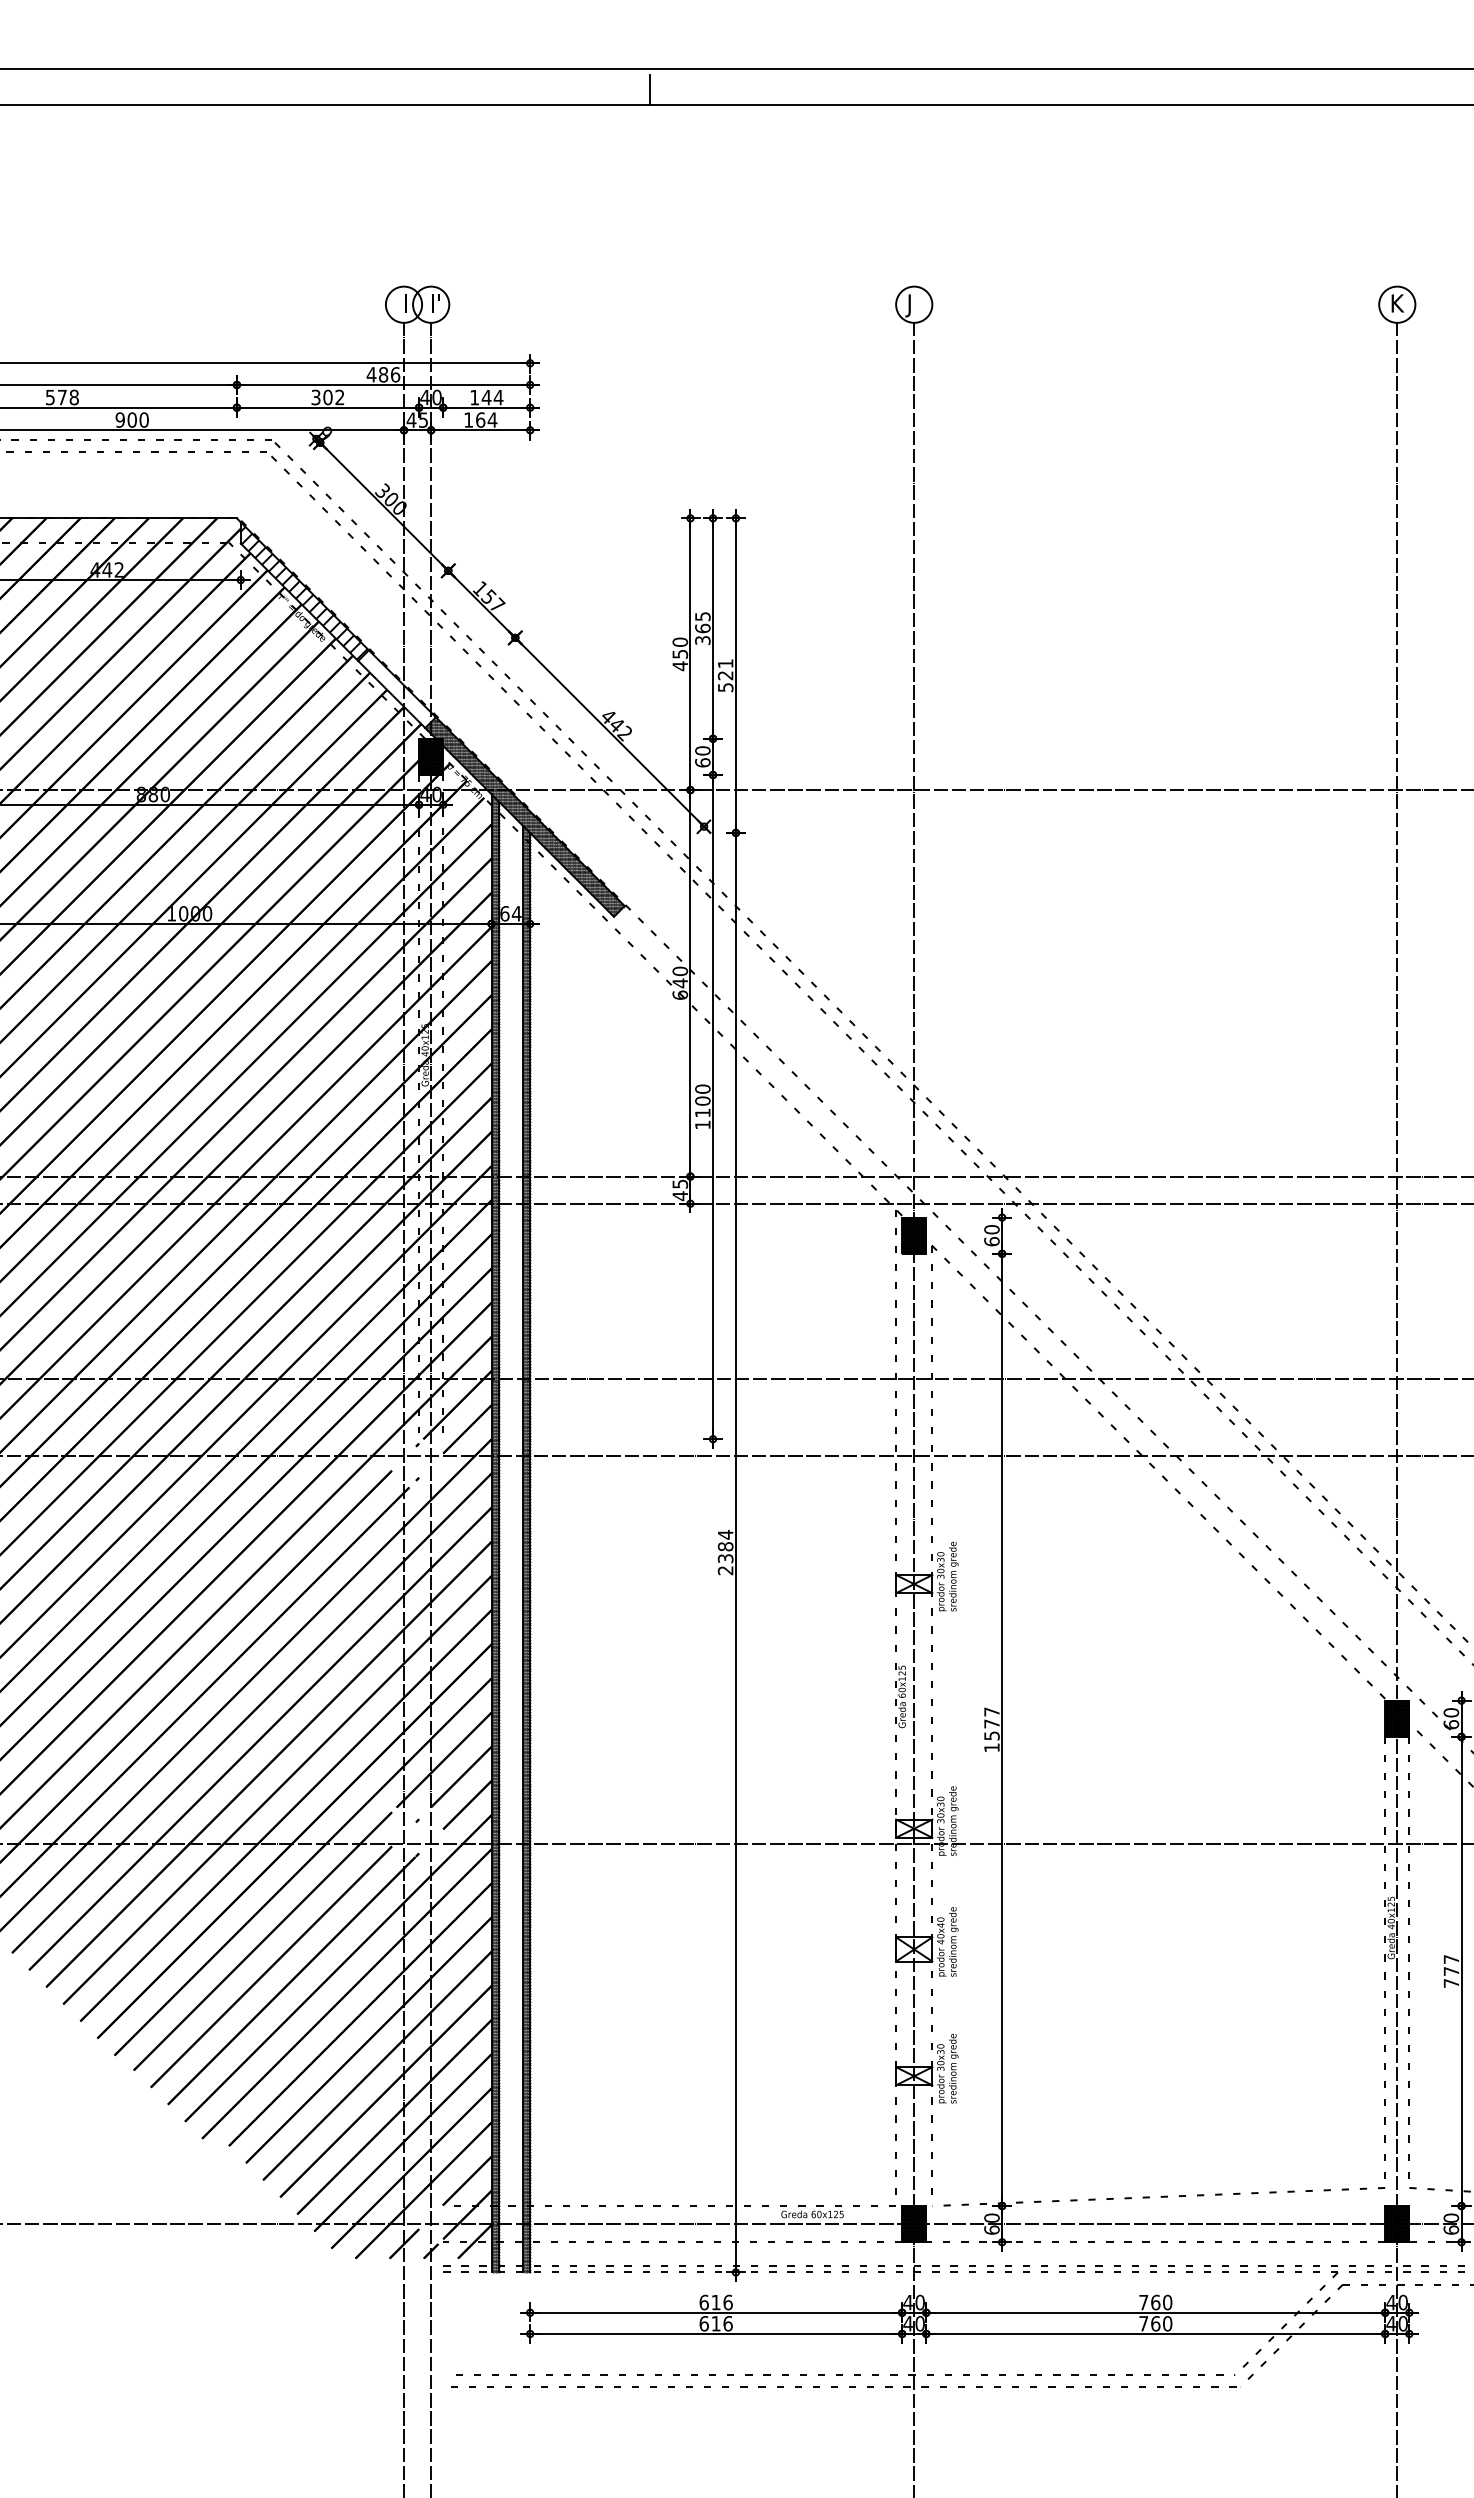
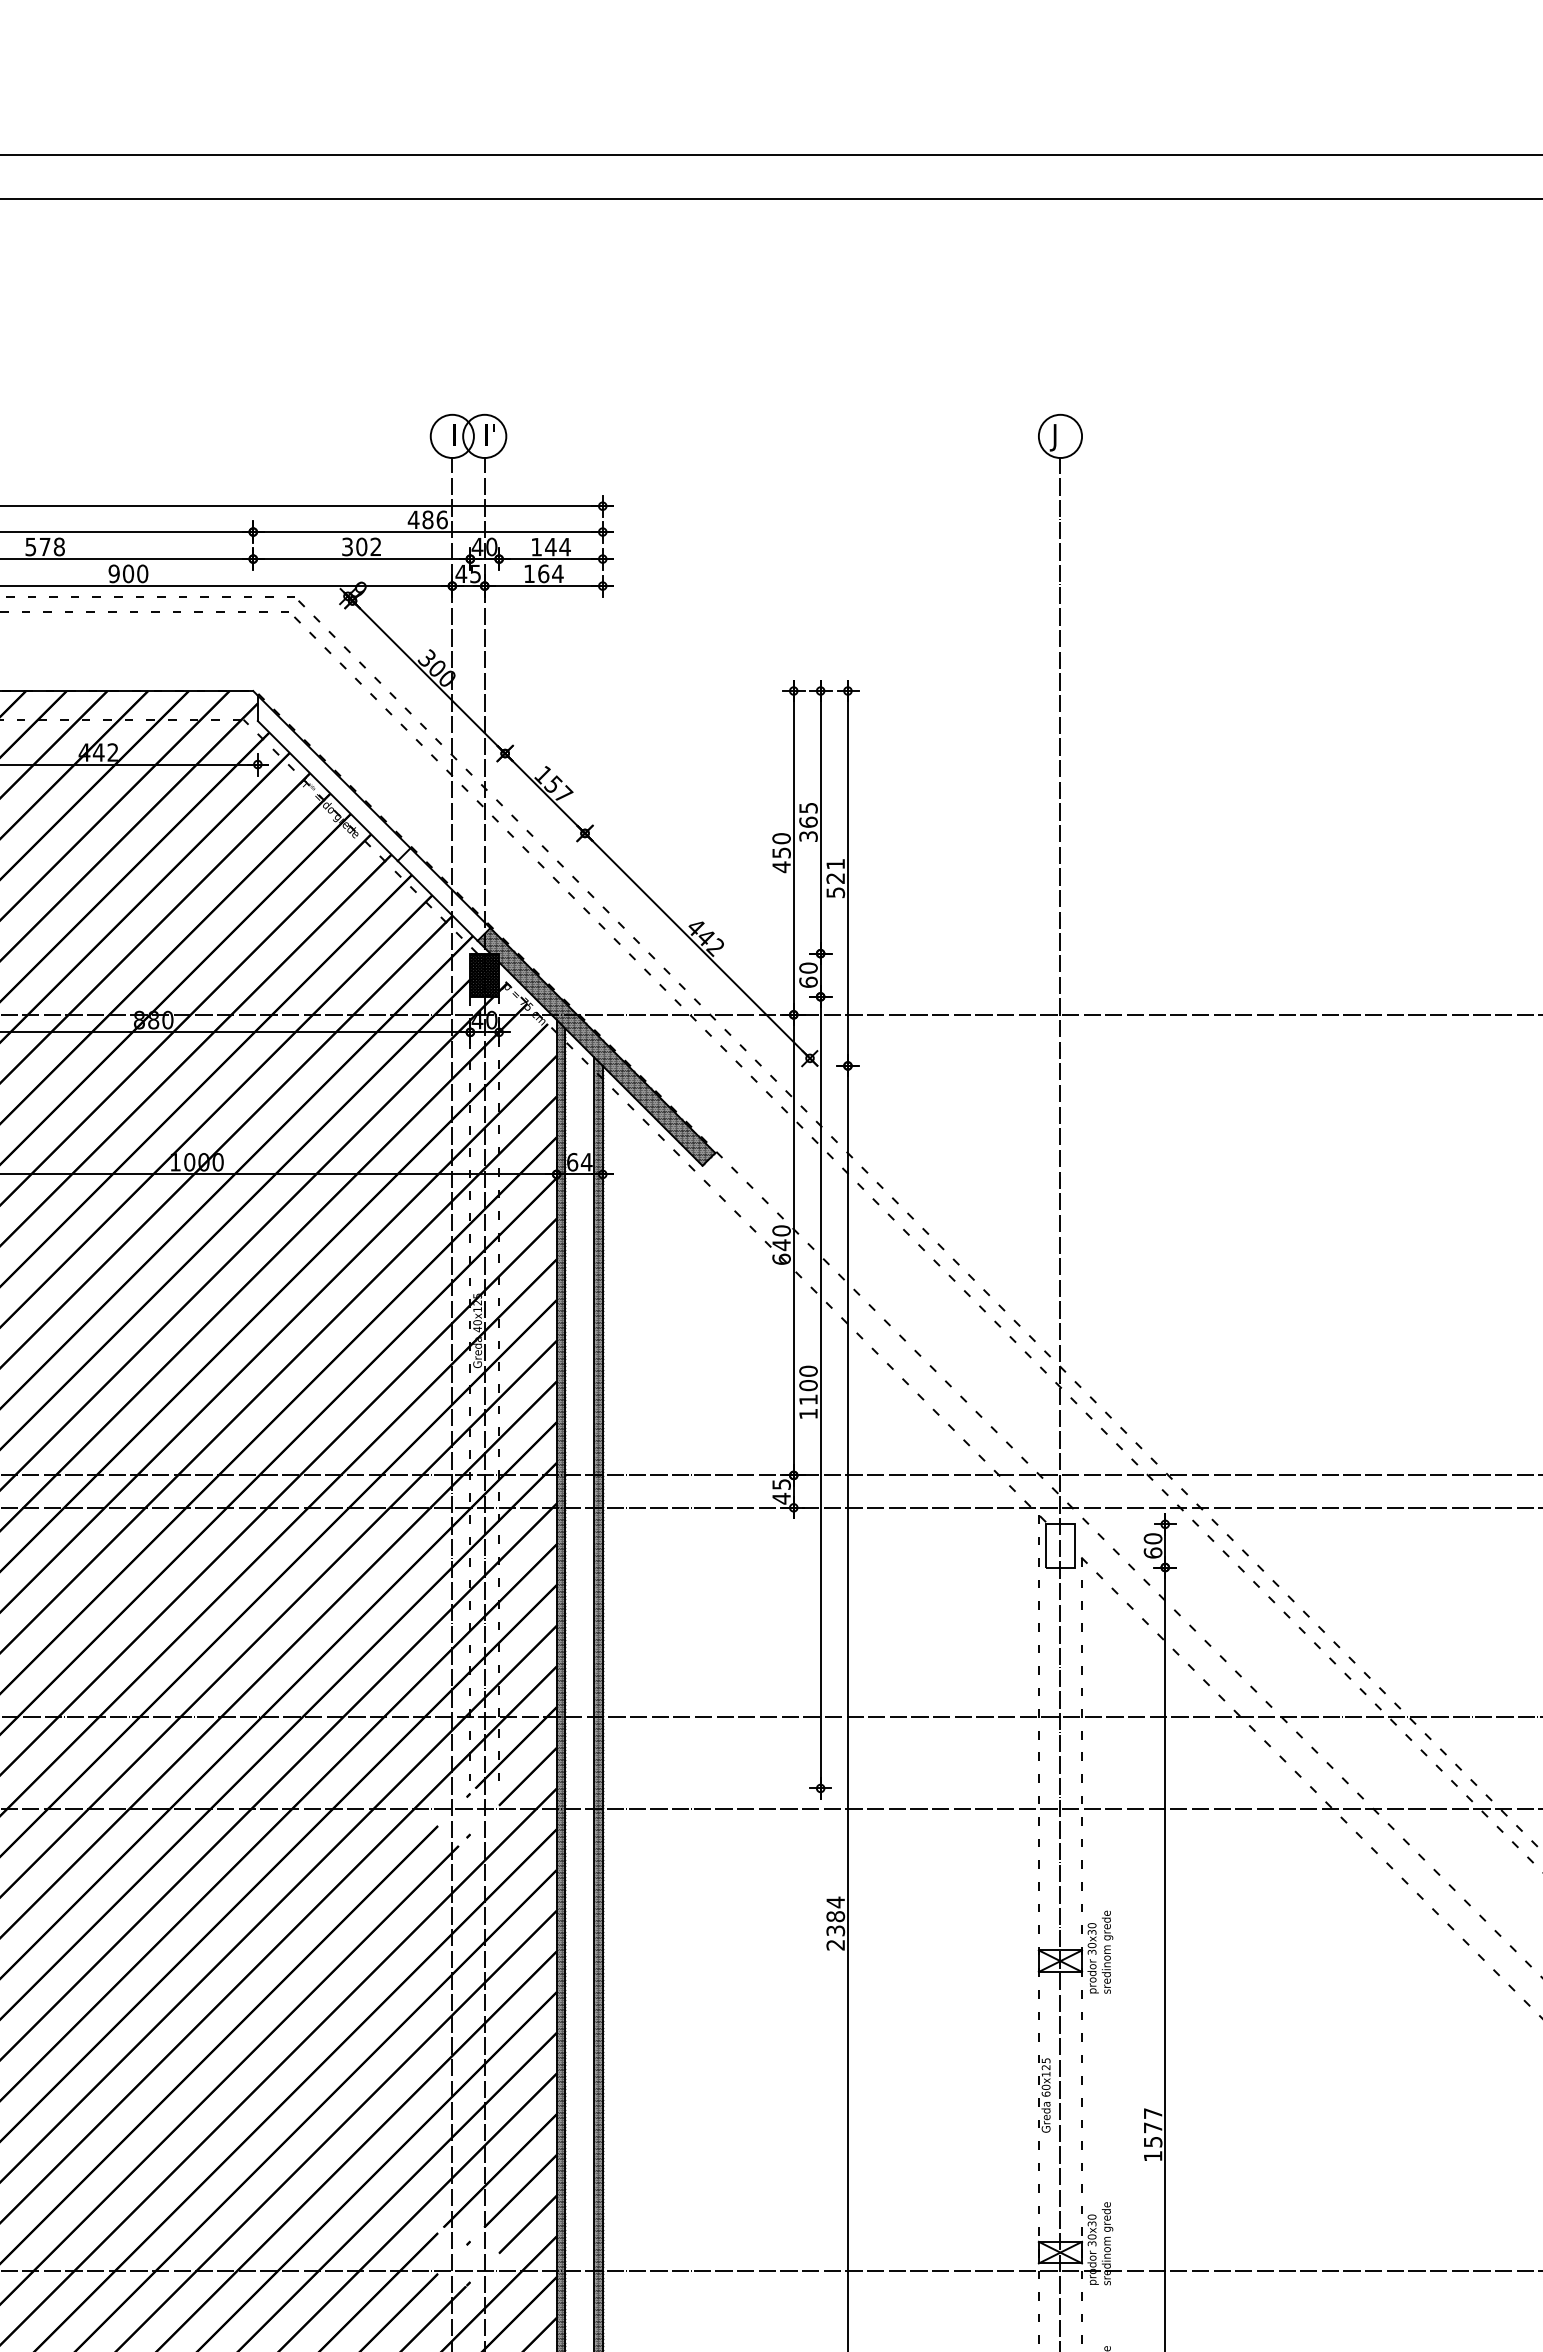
line: (650, 89) -> (746, 179), removed
hatch: (303, 593) -> (332, 780), removed
hatch: (914, 1235) -> (1060, 1545), removed

